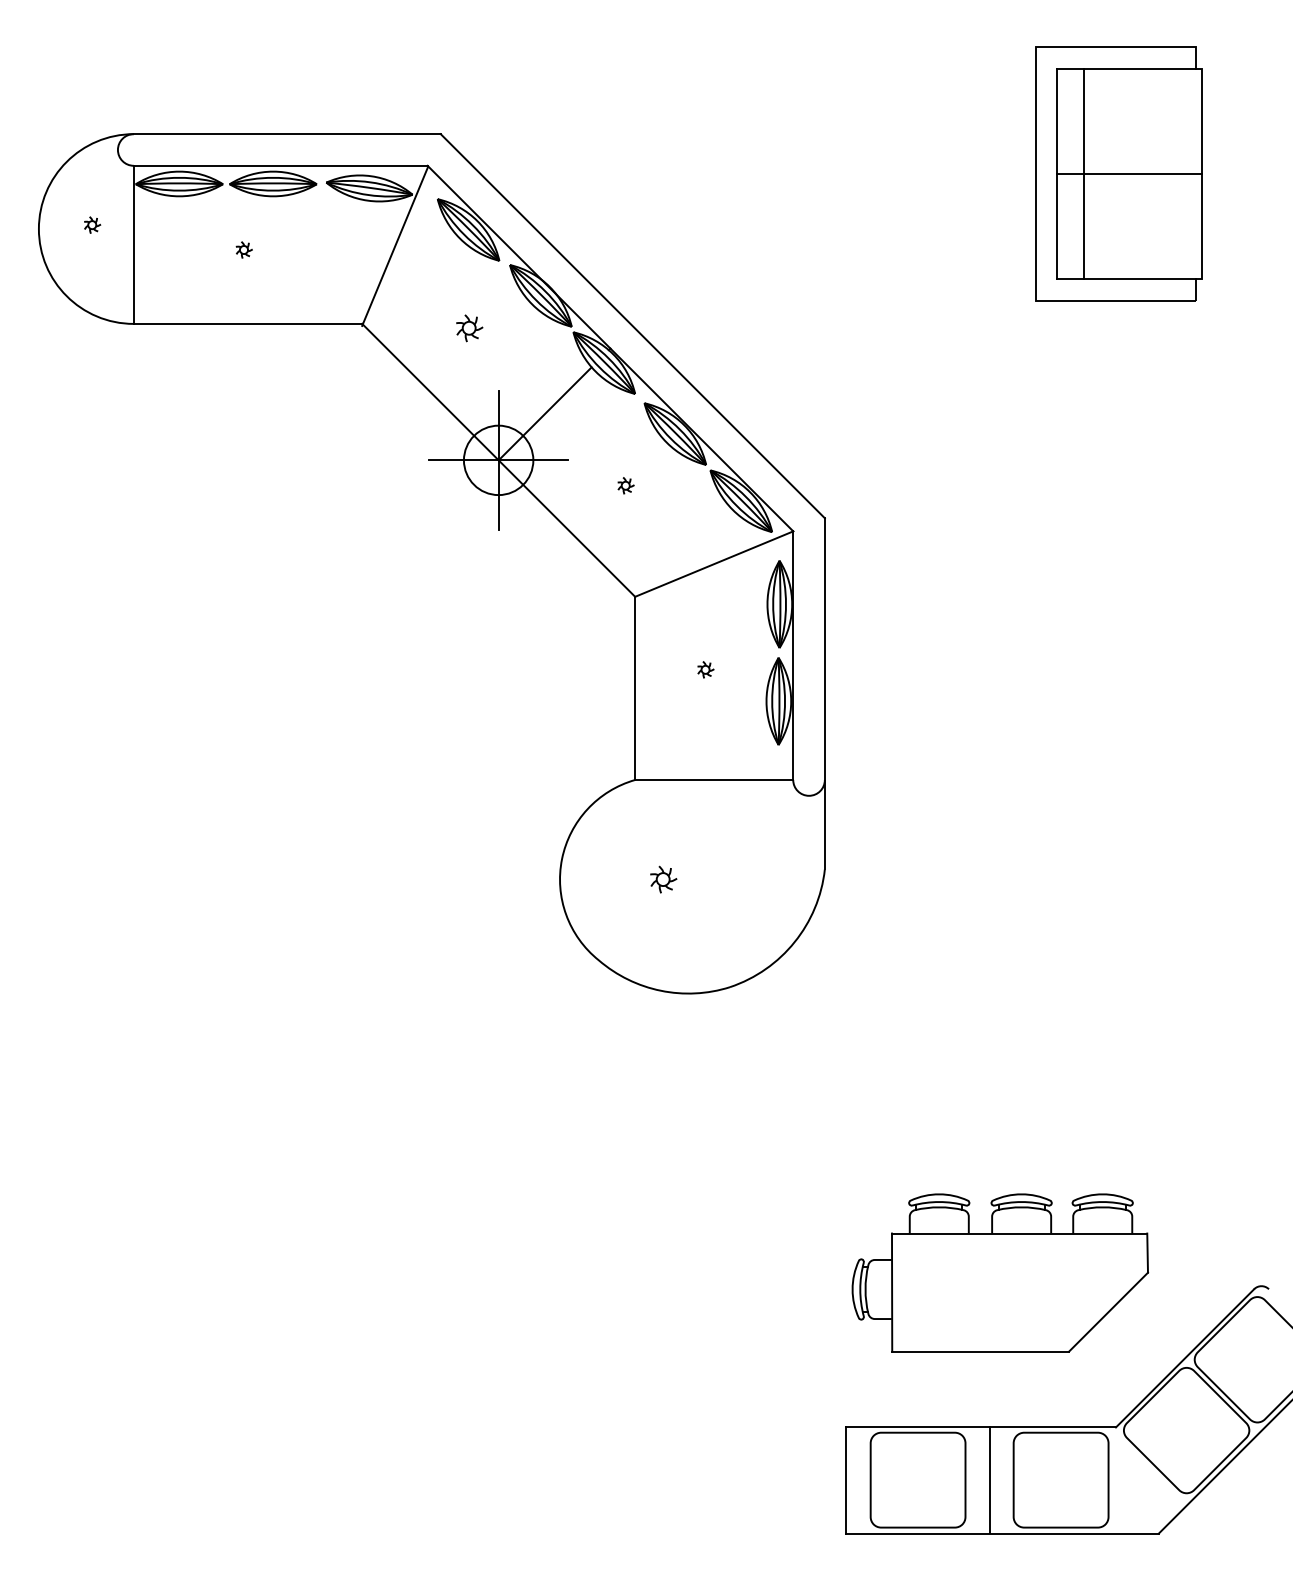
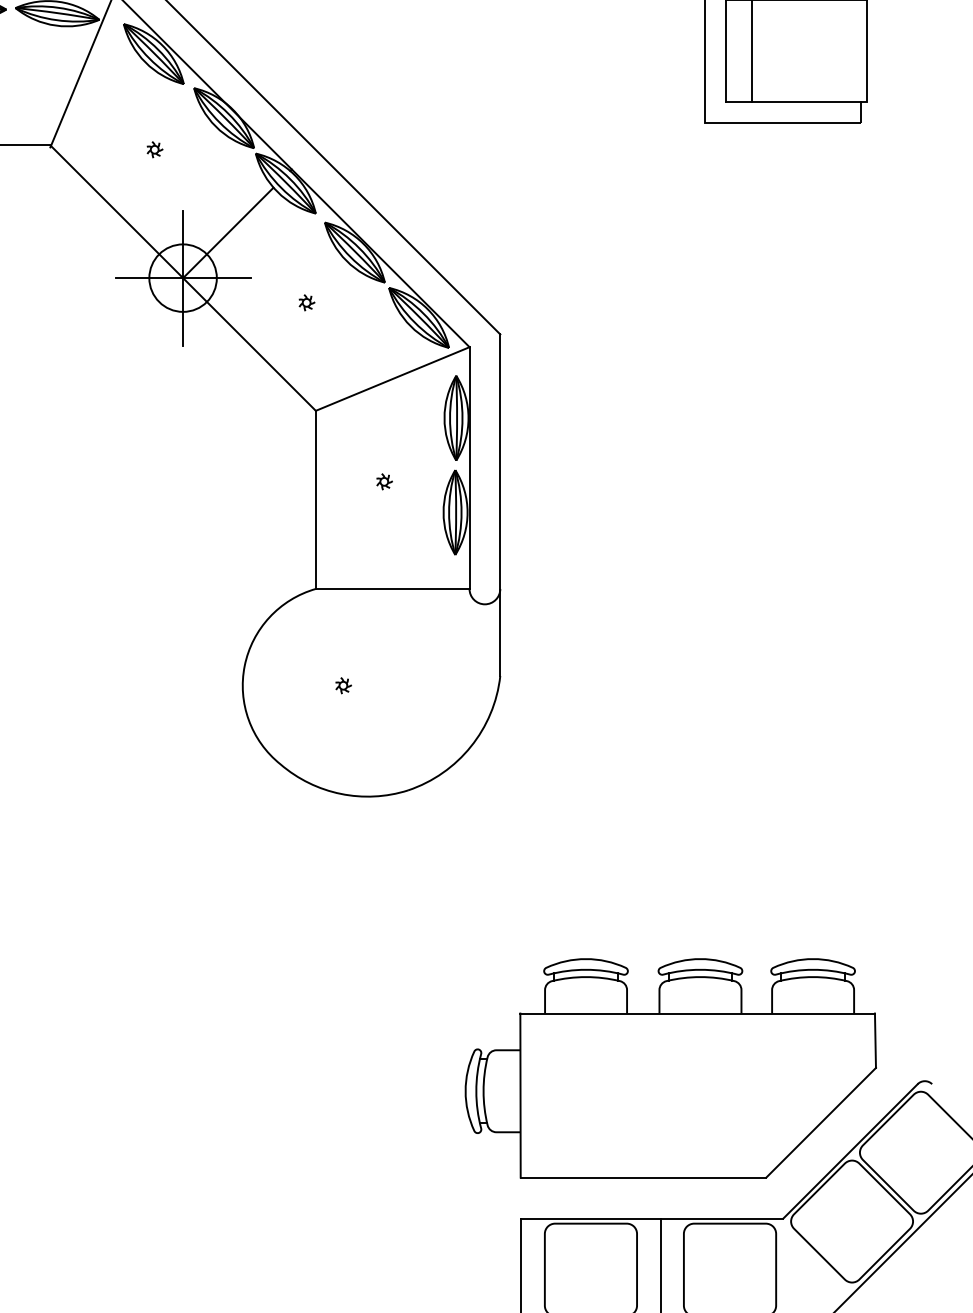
part: (469, 328) -> (154, 149), size x0.62
part: (663, 879) -> (343, 685), size x0.62
part: (1000, 1272) -> (671, 1067), size x1.43

